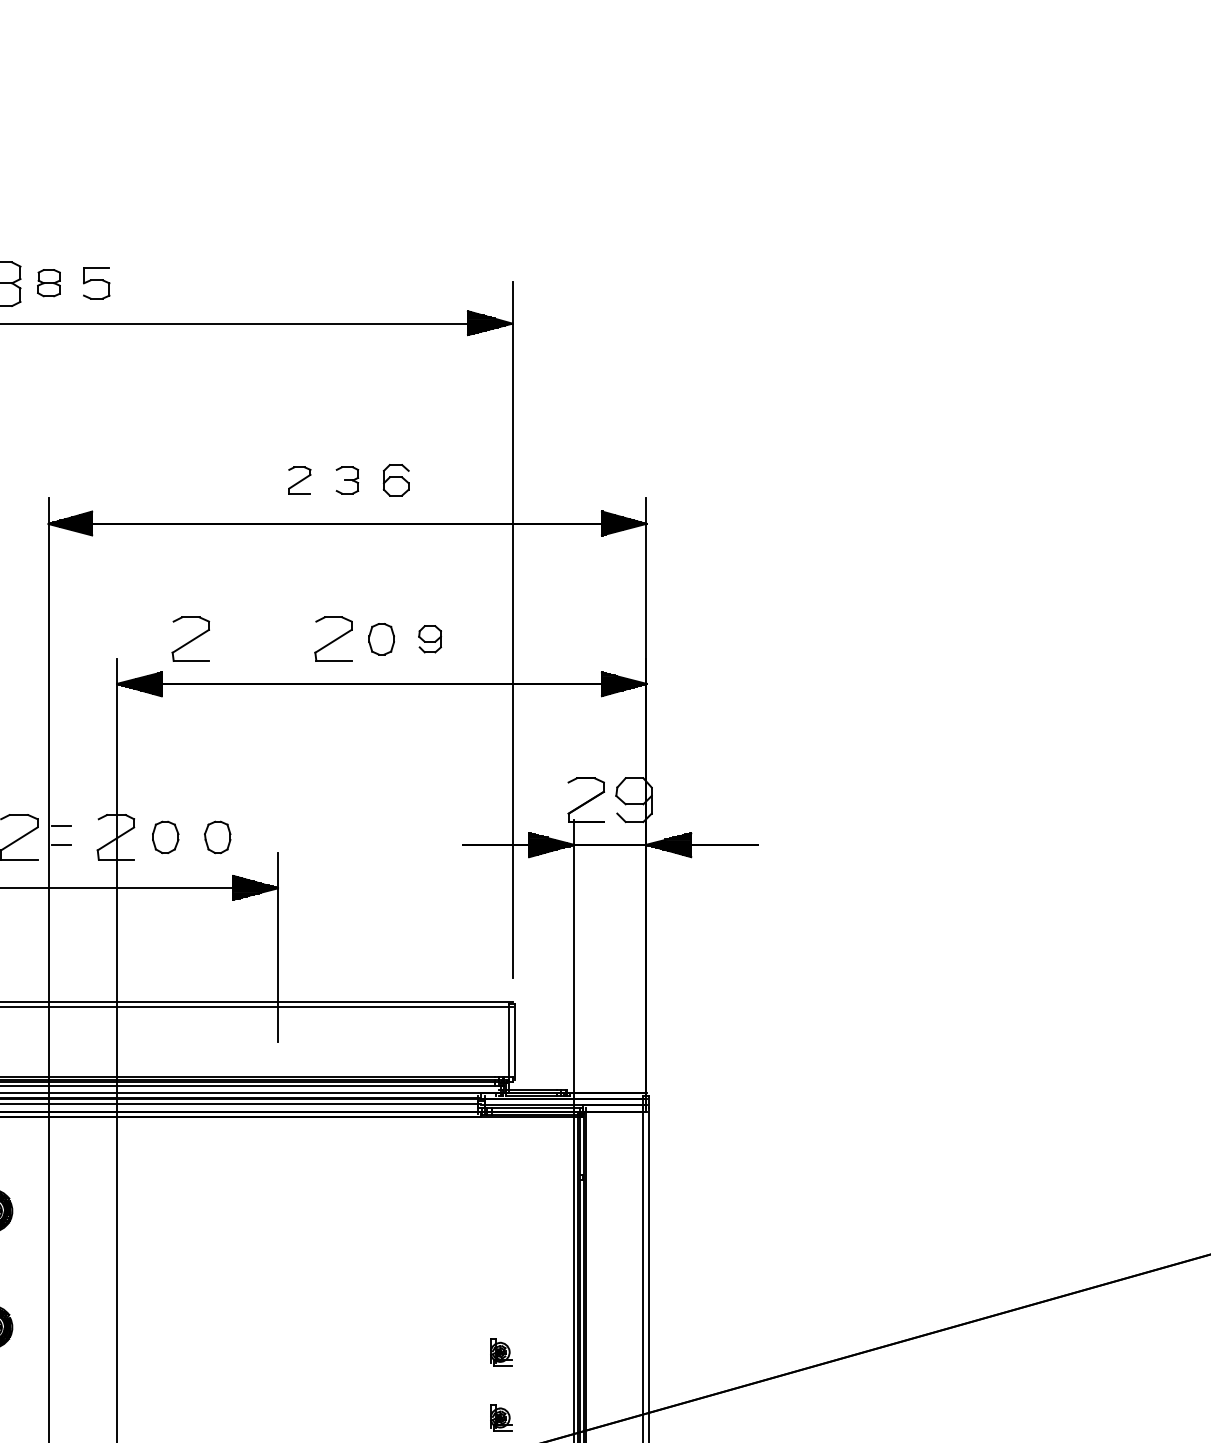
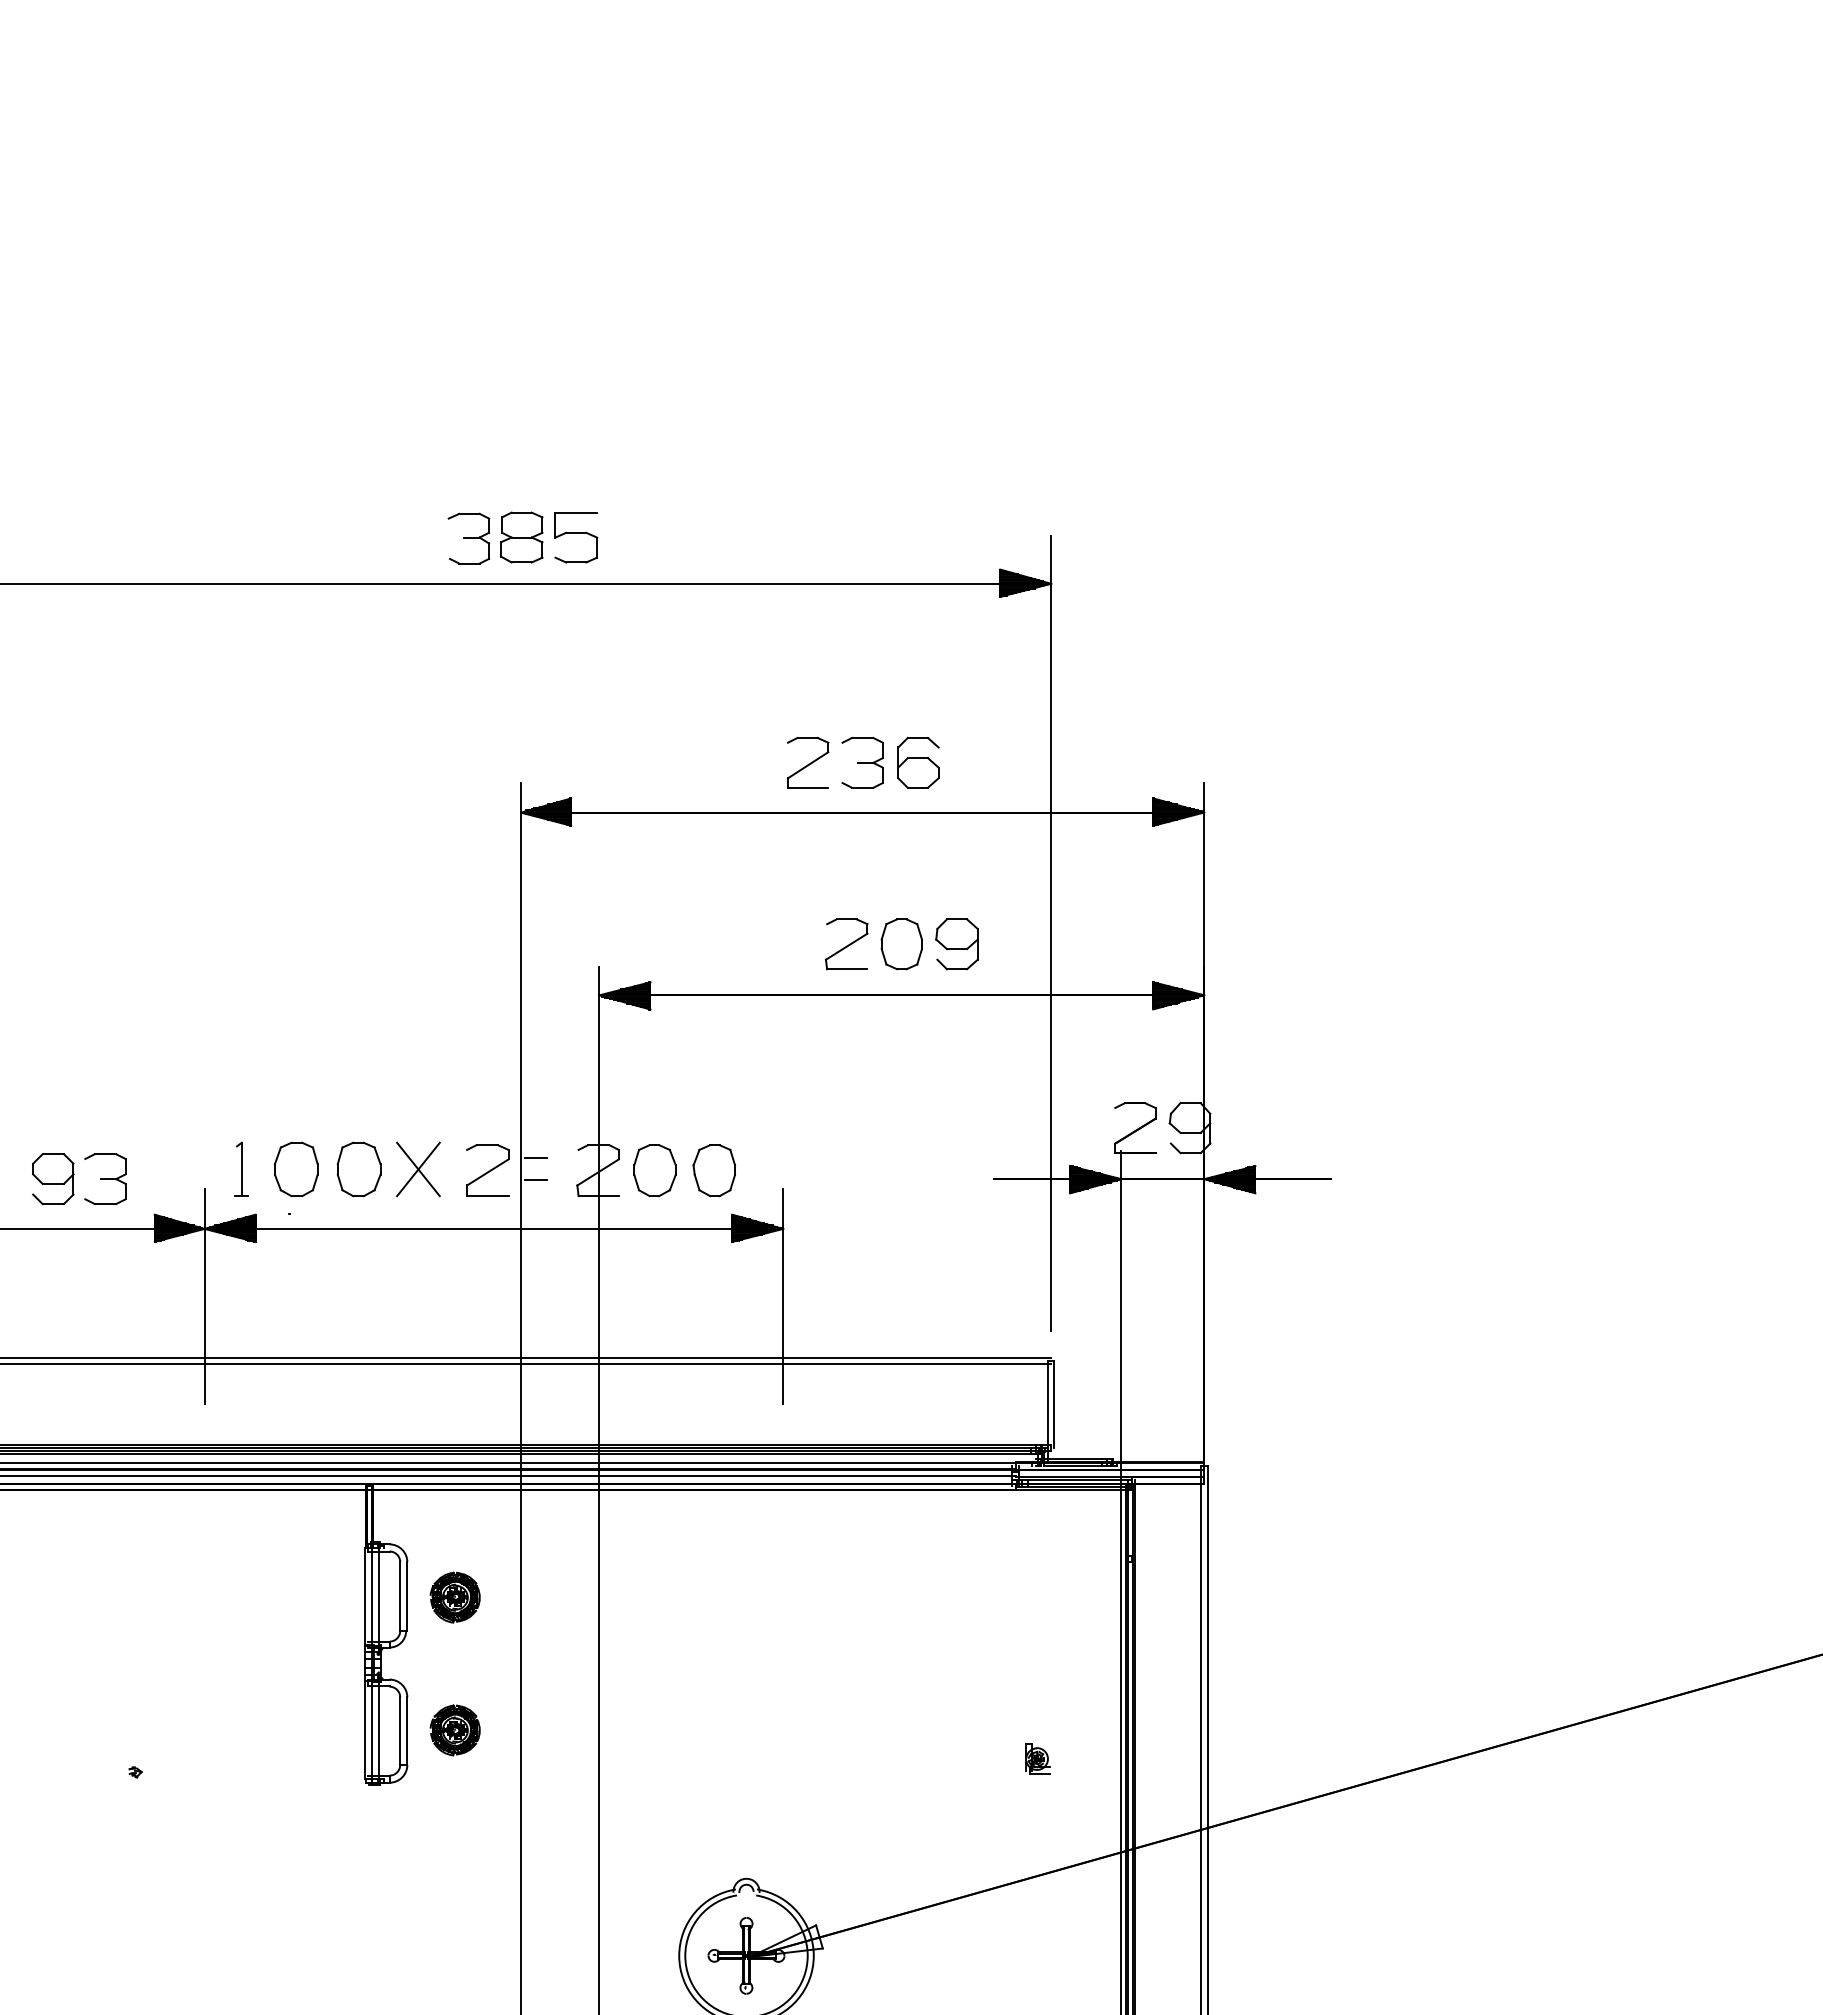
part: (48, 283) -> (521, 537), size x1.67
part: (96, 283) -> (575, 537), size x1.43
part: (300, 480) -> (808, 762), size x1.67
part: (347, 480) -> (862, 762), size x1.67
part: (396, 480) -> (918, 762), size x1.43
part: (190, 639) -> (683, 944), removed
part: (381, 639) -> (901, 944), size x1.43
part: (429, 639) -> (956, 944), size x1.67
part: (165, 837) -> (654, 1170), size x1.43
part: (217, 837) -> (714, 1170), size x1.43
part: (500, 1417) -> (1037, 1833), removed

